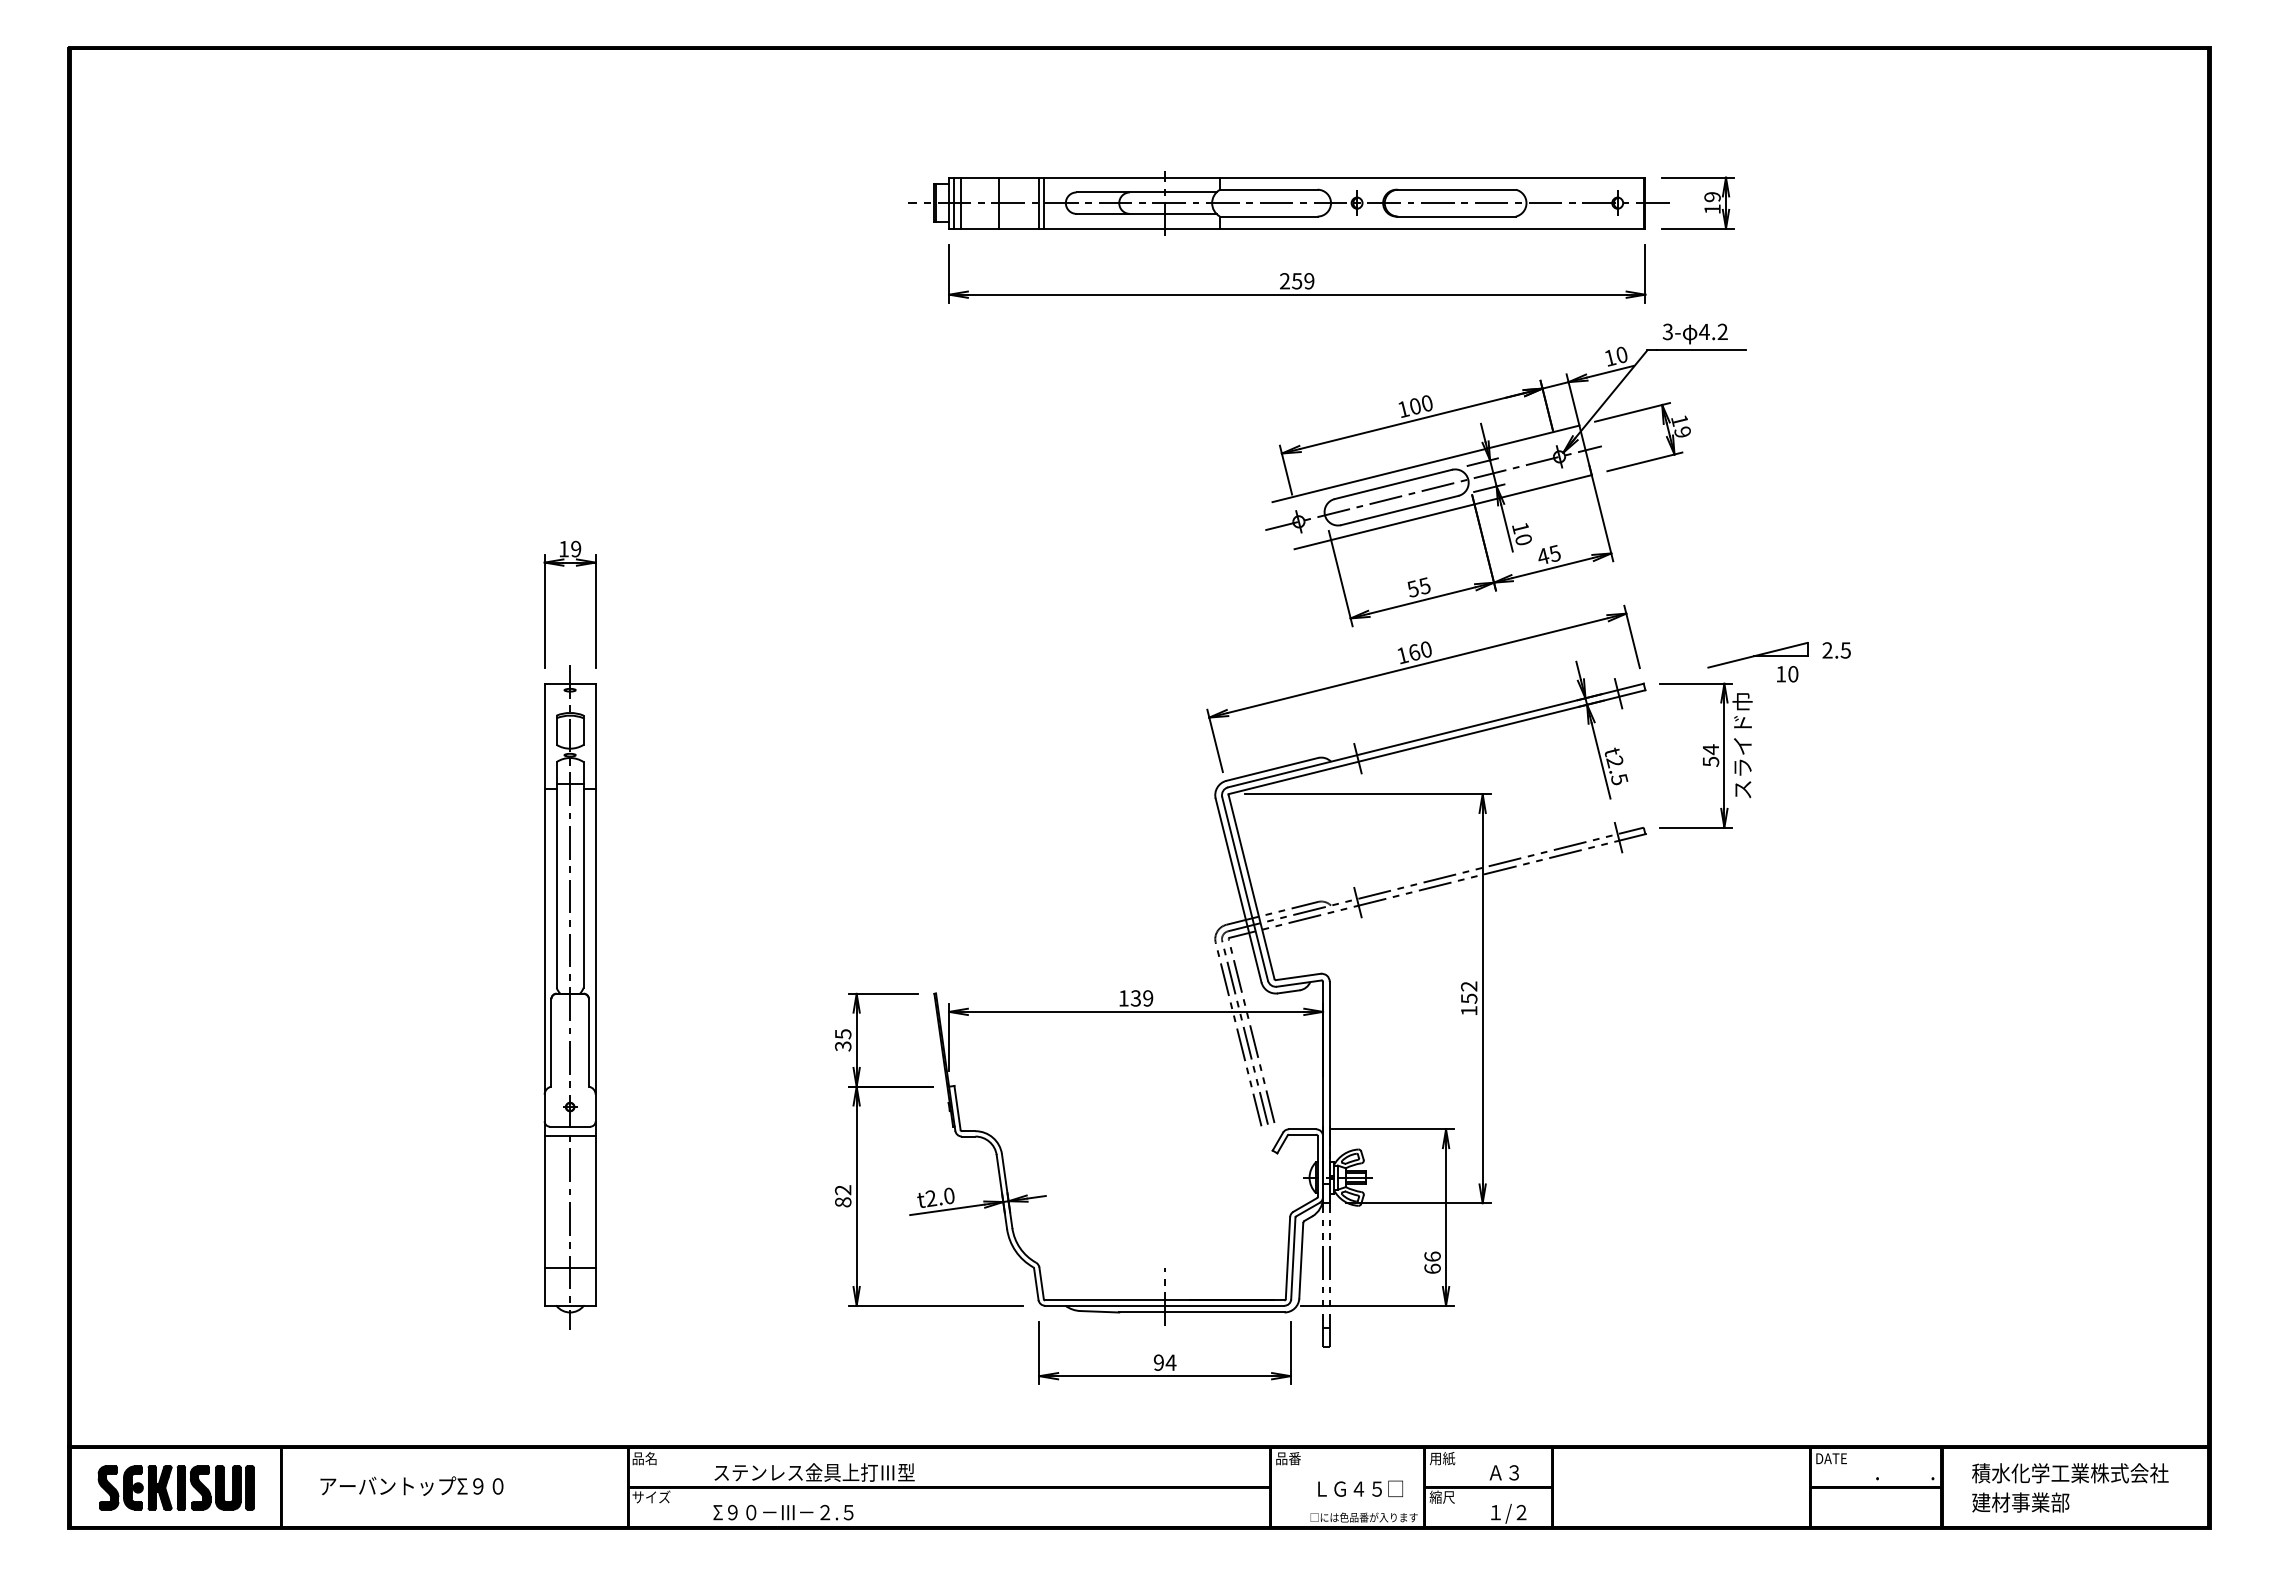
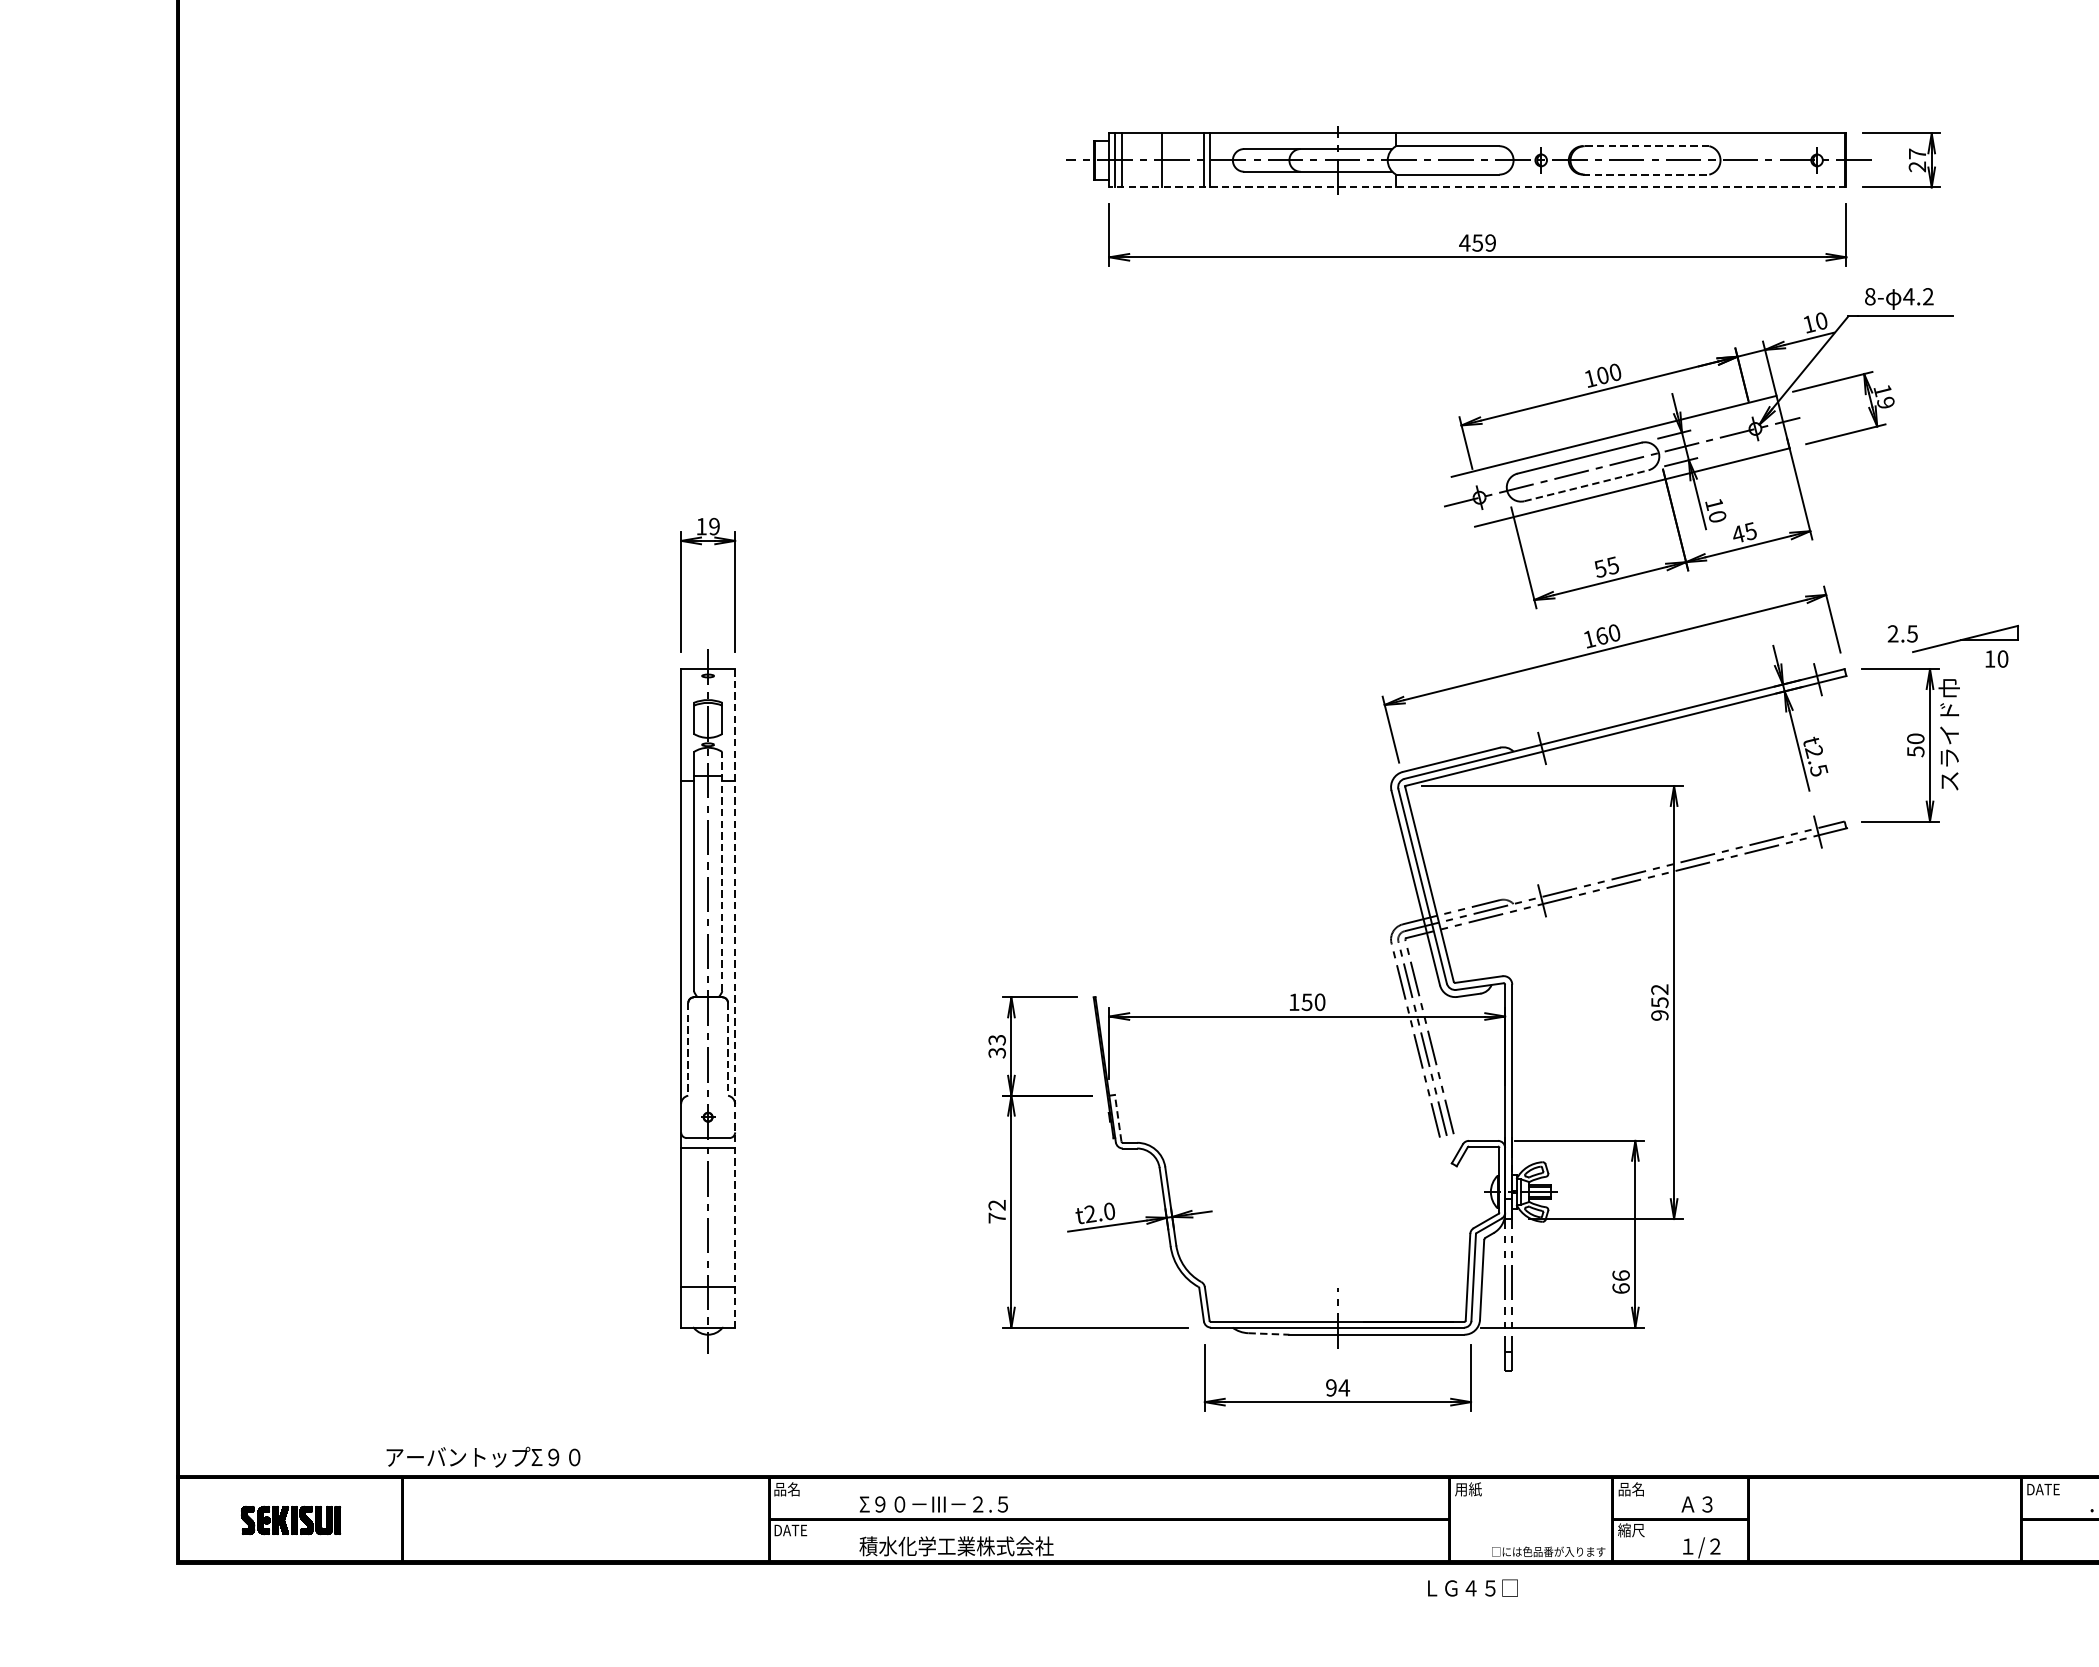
line: (1456, 189) -> (1646, 145), solid -> dashed
text: (1712, 203) -> (1917, 160), 19 -> 27
line: (1456, 216) -> (1646, 174), solid -> dashed
line: (1296, 228) -> (1477, 187), solid -> dashed
text: (1284, 281) -> (1464, 243), 259 -> 459
text: (1667, 331) -> (1869, 296), 3- -> 8-
line: (1400, 510) -> (1587, 485), solid -> dashed
text: (1836, 650) -> (1902, 633), moved
text: (1710, 749) -> (1915, 738), 54 -> 50
line: (583, 874) -> (722, 871), solid -> dashed
line: (595, 995) -> (734, 999), solid -> dashed
text: (1142, 998) -> (1314, 1002), 139 -> 150
text: (1469, 1010) -> (1660, 1015), 152 -> 952
text: (842, 1033) -> (996, 1039), 35 -> 33
line: (551, 1042) -> (688, 1048), solid -> dashed
line: (588, 1043) -> (727, 1049), solid -> dashed
line: (957, 1107) -> (1118, 1117), solid -> dashed
text: (843, 1202) -> (997, 1218), 82 -> 72
line: (1100, 1311) -> (1269, 1333), solid -> dashed
text: (1288, 1458) -> (1468, 1489), 品番 -> 用紙
text: (1442, 1458) -> (1631, 1489), 用紙 -> 品名
text: (813, 1472) -> (965, 1504), ステンレス金具上打Ⅲ型 -> Σ９０－Ⅲ－２.５
text: (411, 1485) -> (483, 1456), moved
part: (175, 1487) -> (290, 1520), size x0.6
text: (1360, 1488) -> (1472, 1587), moved
text: (651, 1496) -> (794, 1529), サイズ -> DATE
text: (804, 1512) -> (956, 1546), Σ９０－Ⅲ－２.５ -> 積水化学工業株式会社

